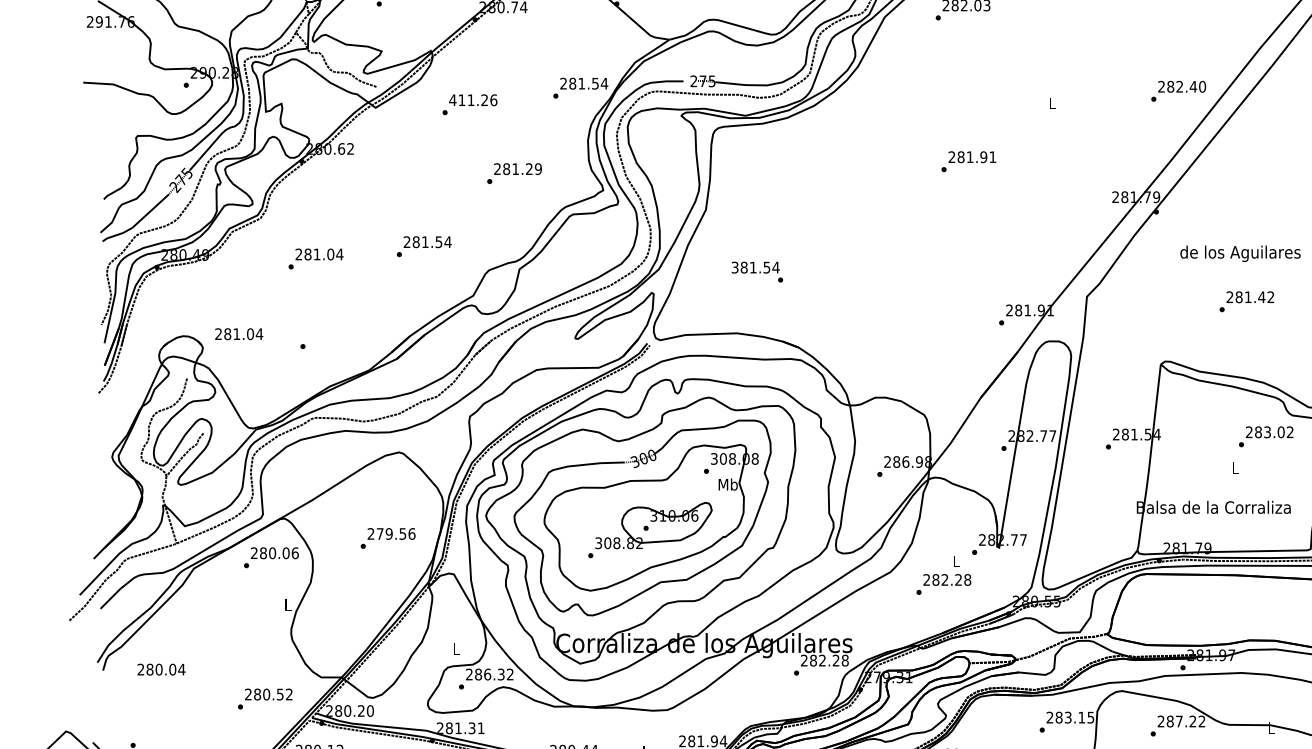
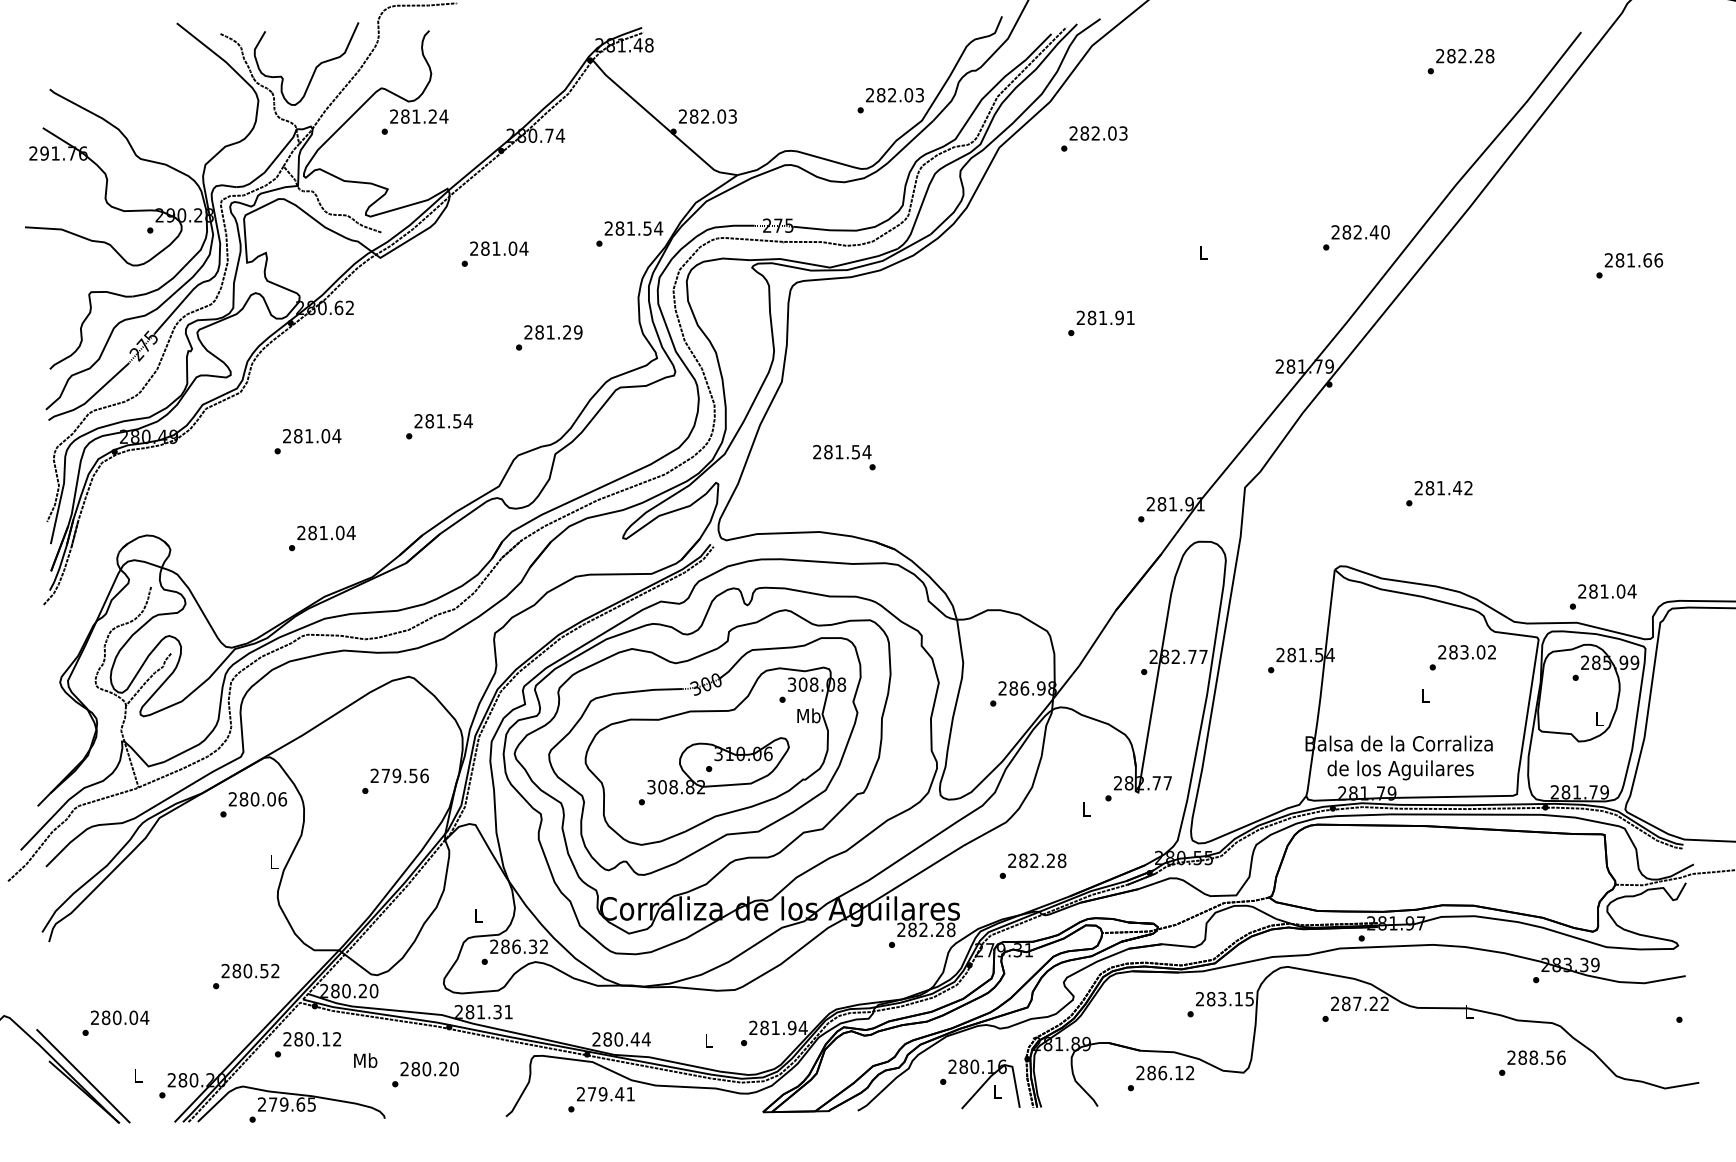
text: (472, 100) -> (498, 248), 411.26 -> 281.04
text: (1240, 253) -> (1400, 770), moved
text: (735, 267) -> (817, 452), 381.54 -> 281.54
text: (239, 333) -> (326, 532), moved
text: (943, 583) -> (1032, 865), moved
text: (161, 669) -> (120, 1017), moved

